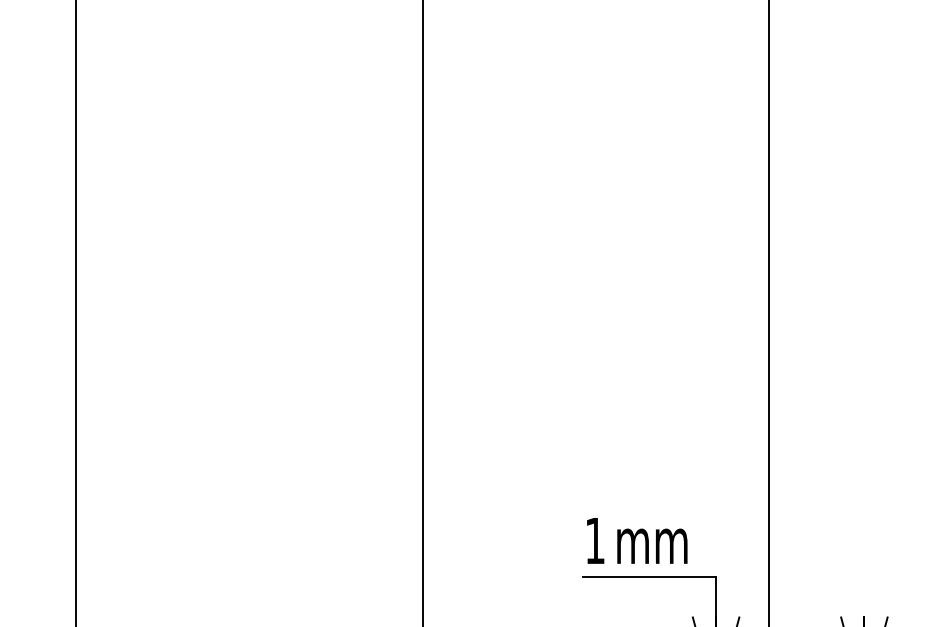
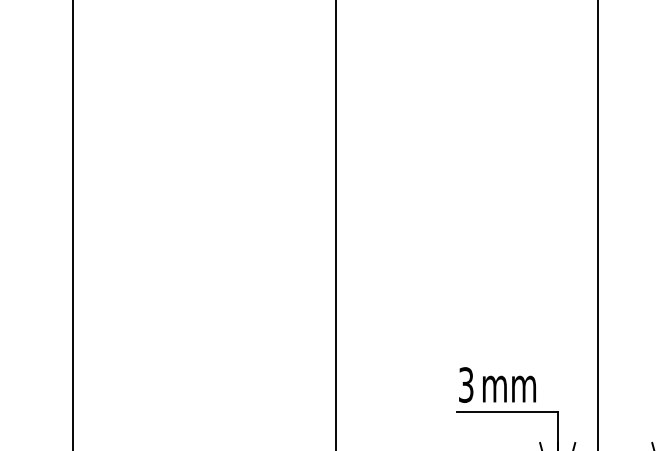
text: (594, 540) -> (465, 384), 1 -> 3

